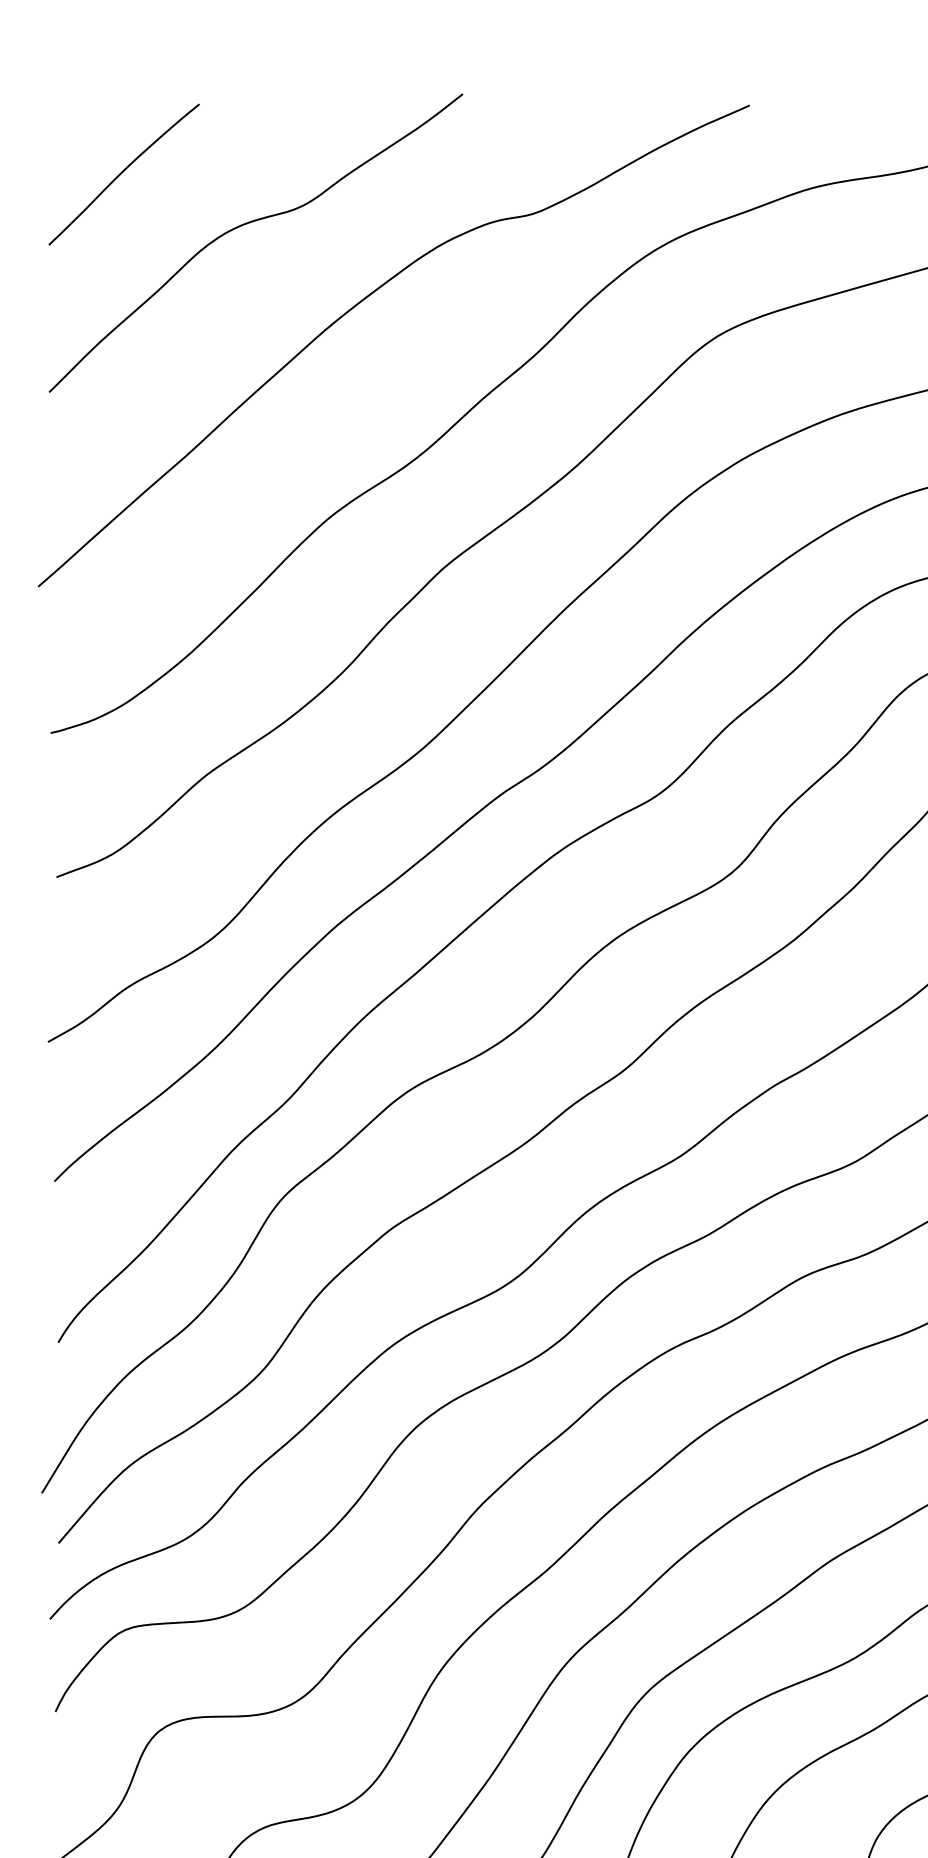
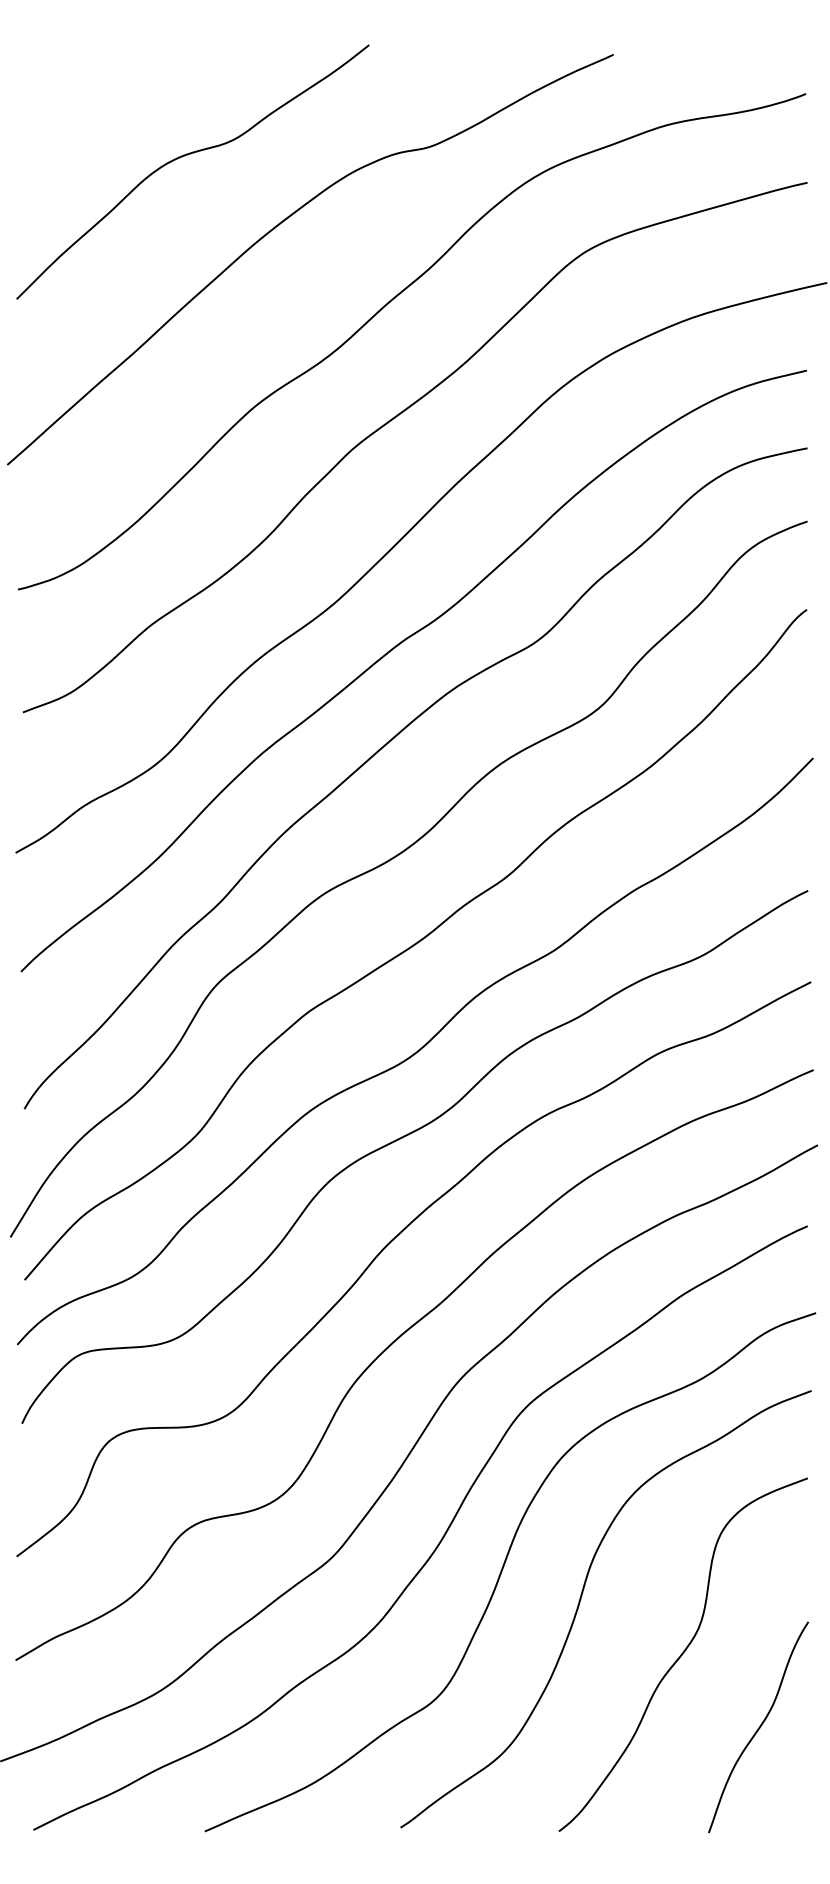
curve: (122, 173) -> (79, 112), removed

